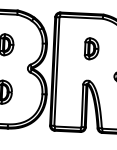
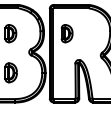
part: (91, 48) -> (66, 33), moved

